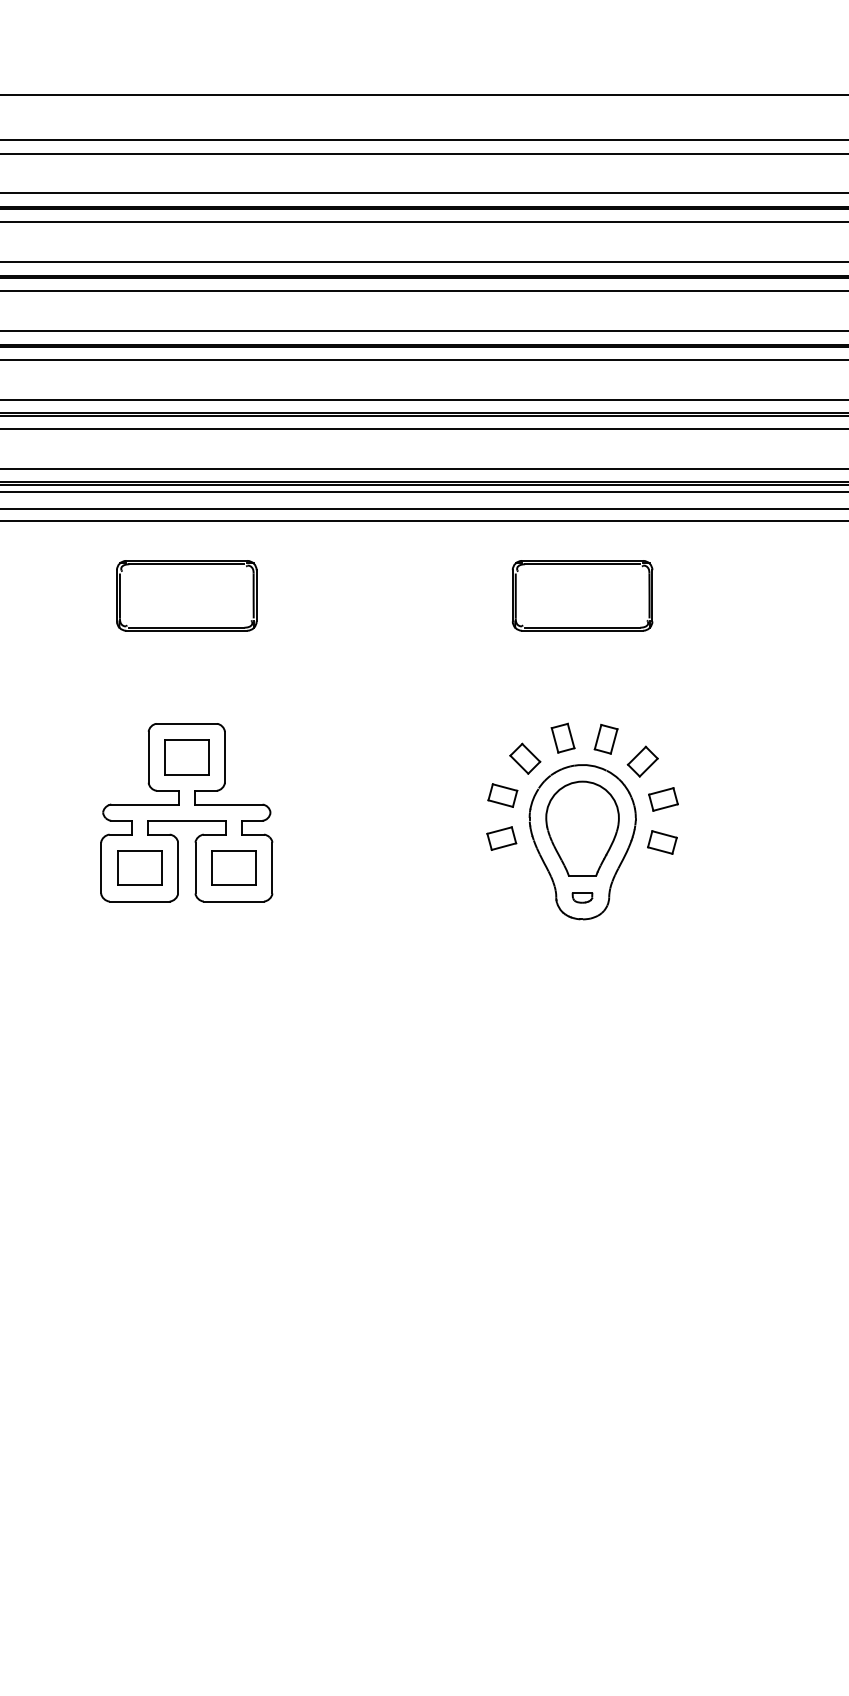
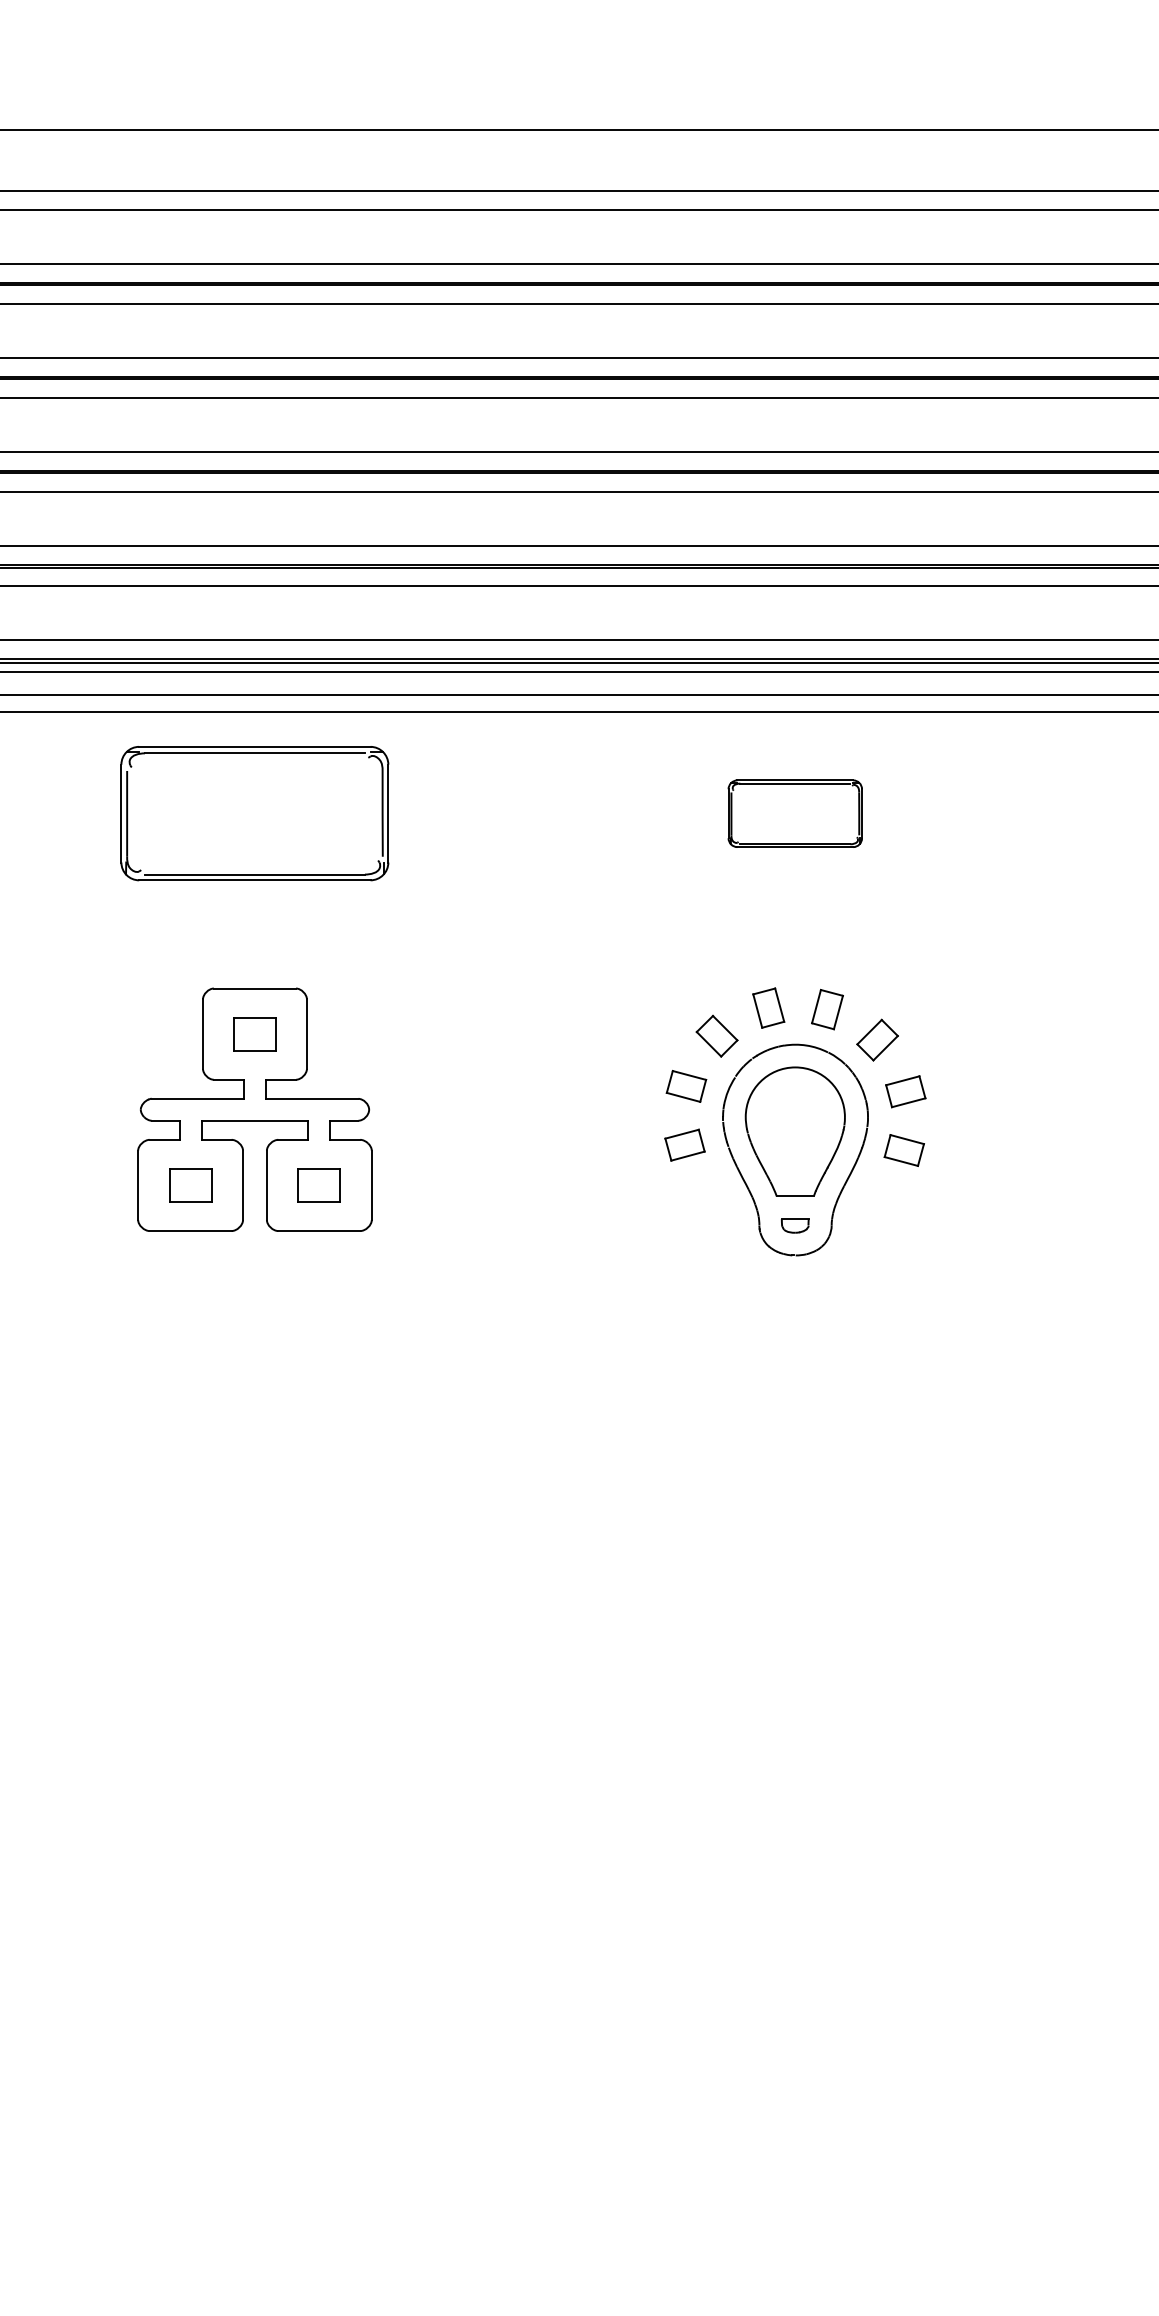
part: (186, 595) -> (254, 813), size x1.4
part: (582, 595) -> (795, 813), size x0.7
part: (186, 757) -> (254, 1034), size x0.7
part: (139, 867) -> (190, 1184), size x0.7
part: (233, 867) -> (318, 1184), size x0.7

